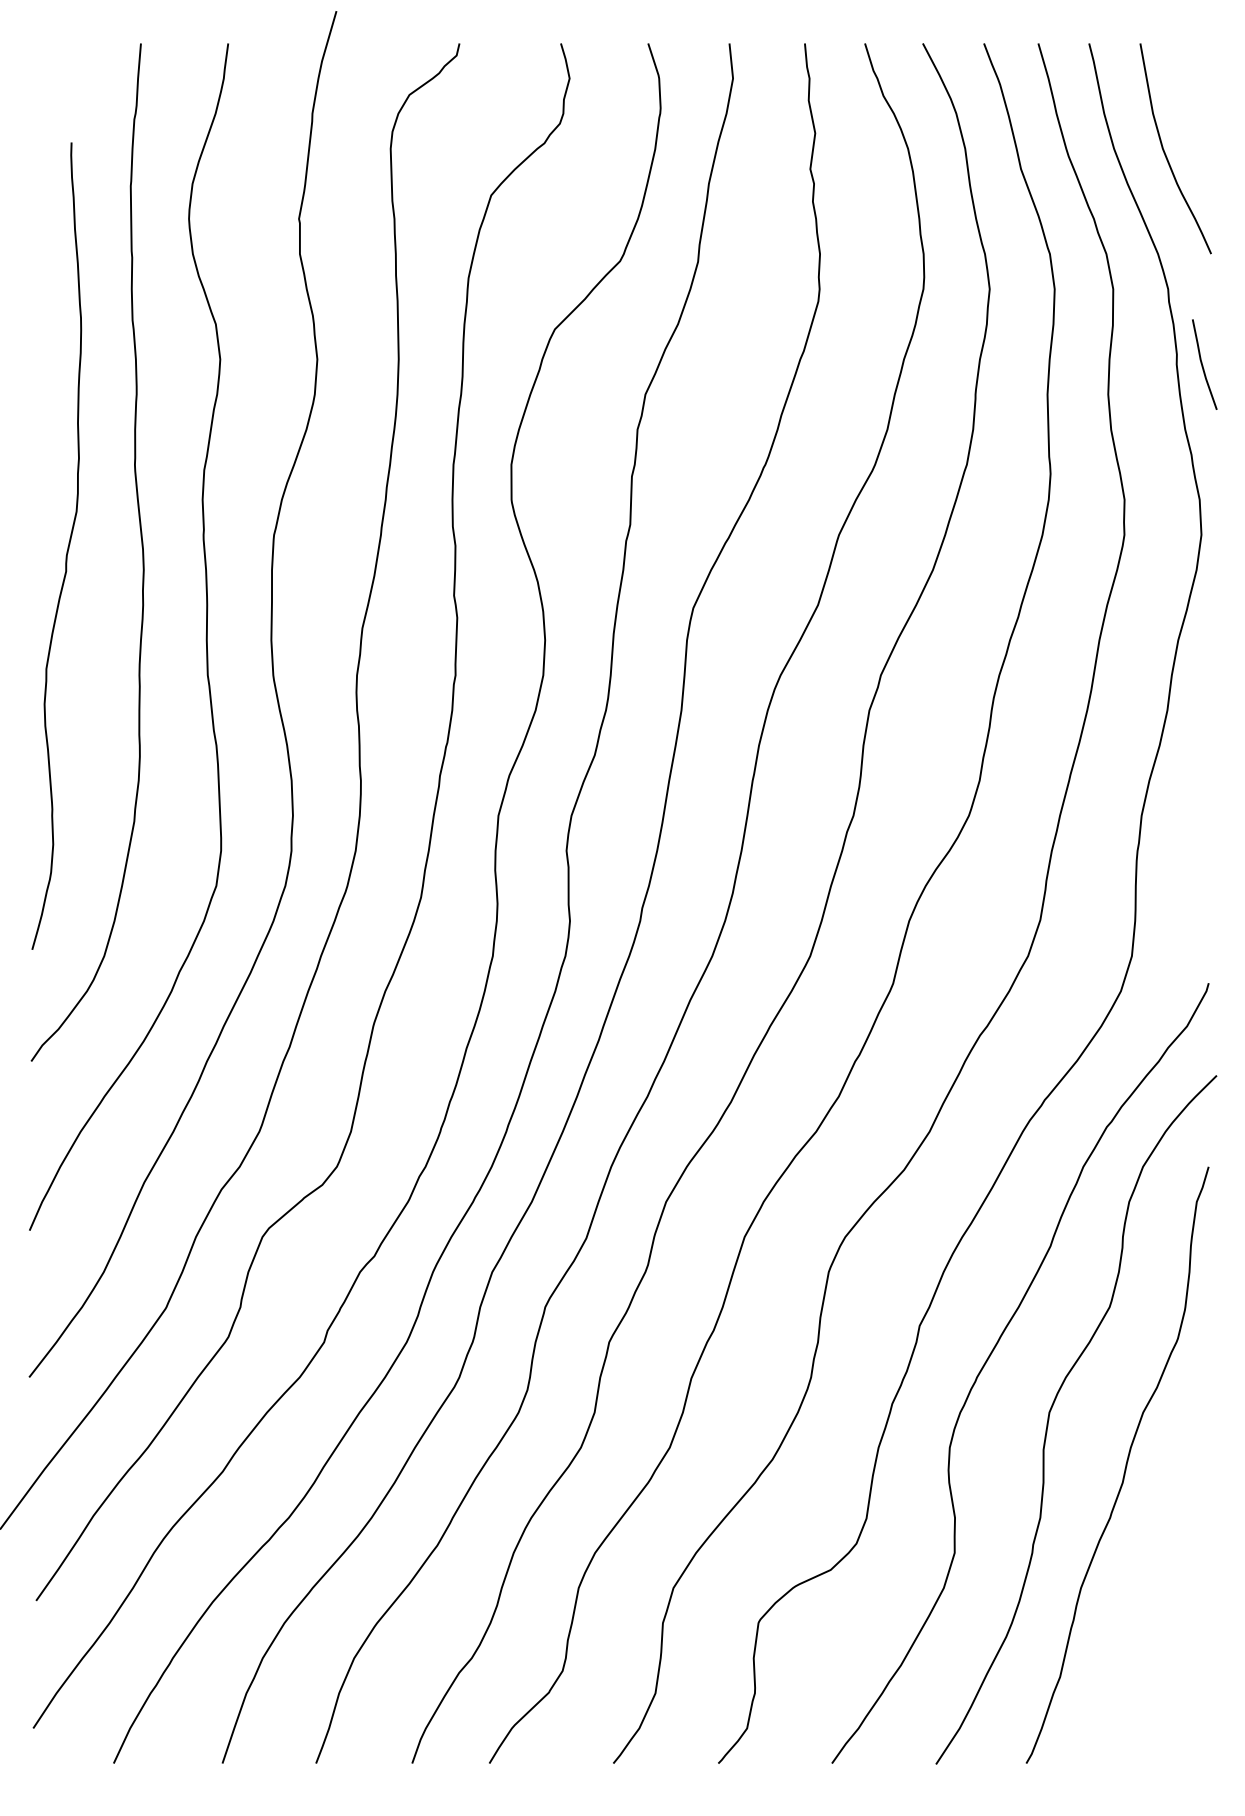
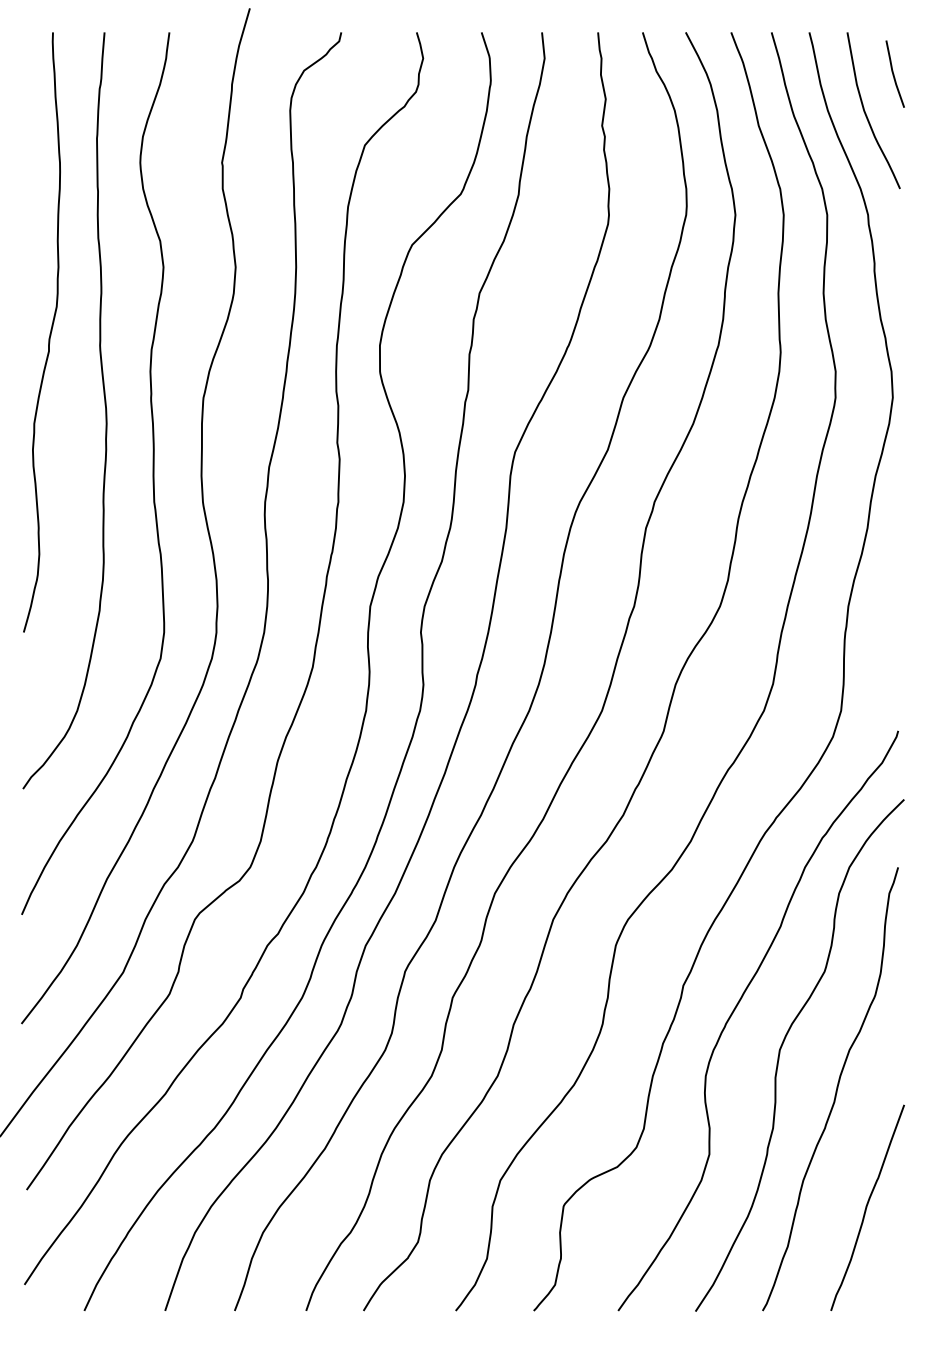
line: (1203, 365) -> (894, 74), moved
curve: (67, 546) -> (49, 332), moved
curve: (1166, 1624) -> (866, 1207), added

